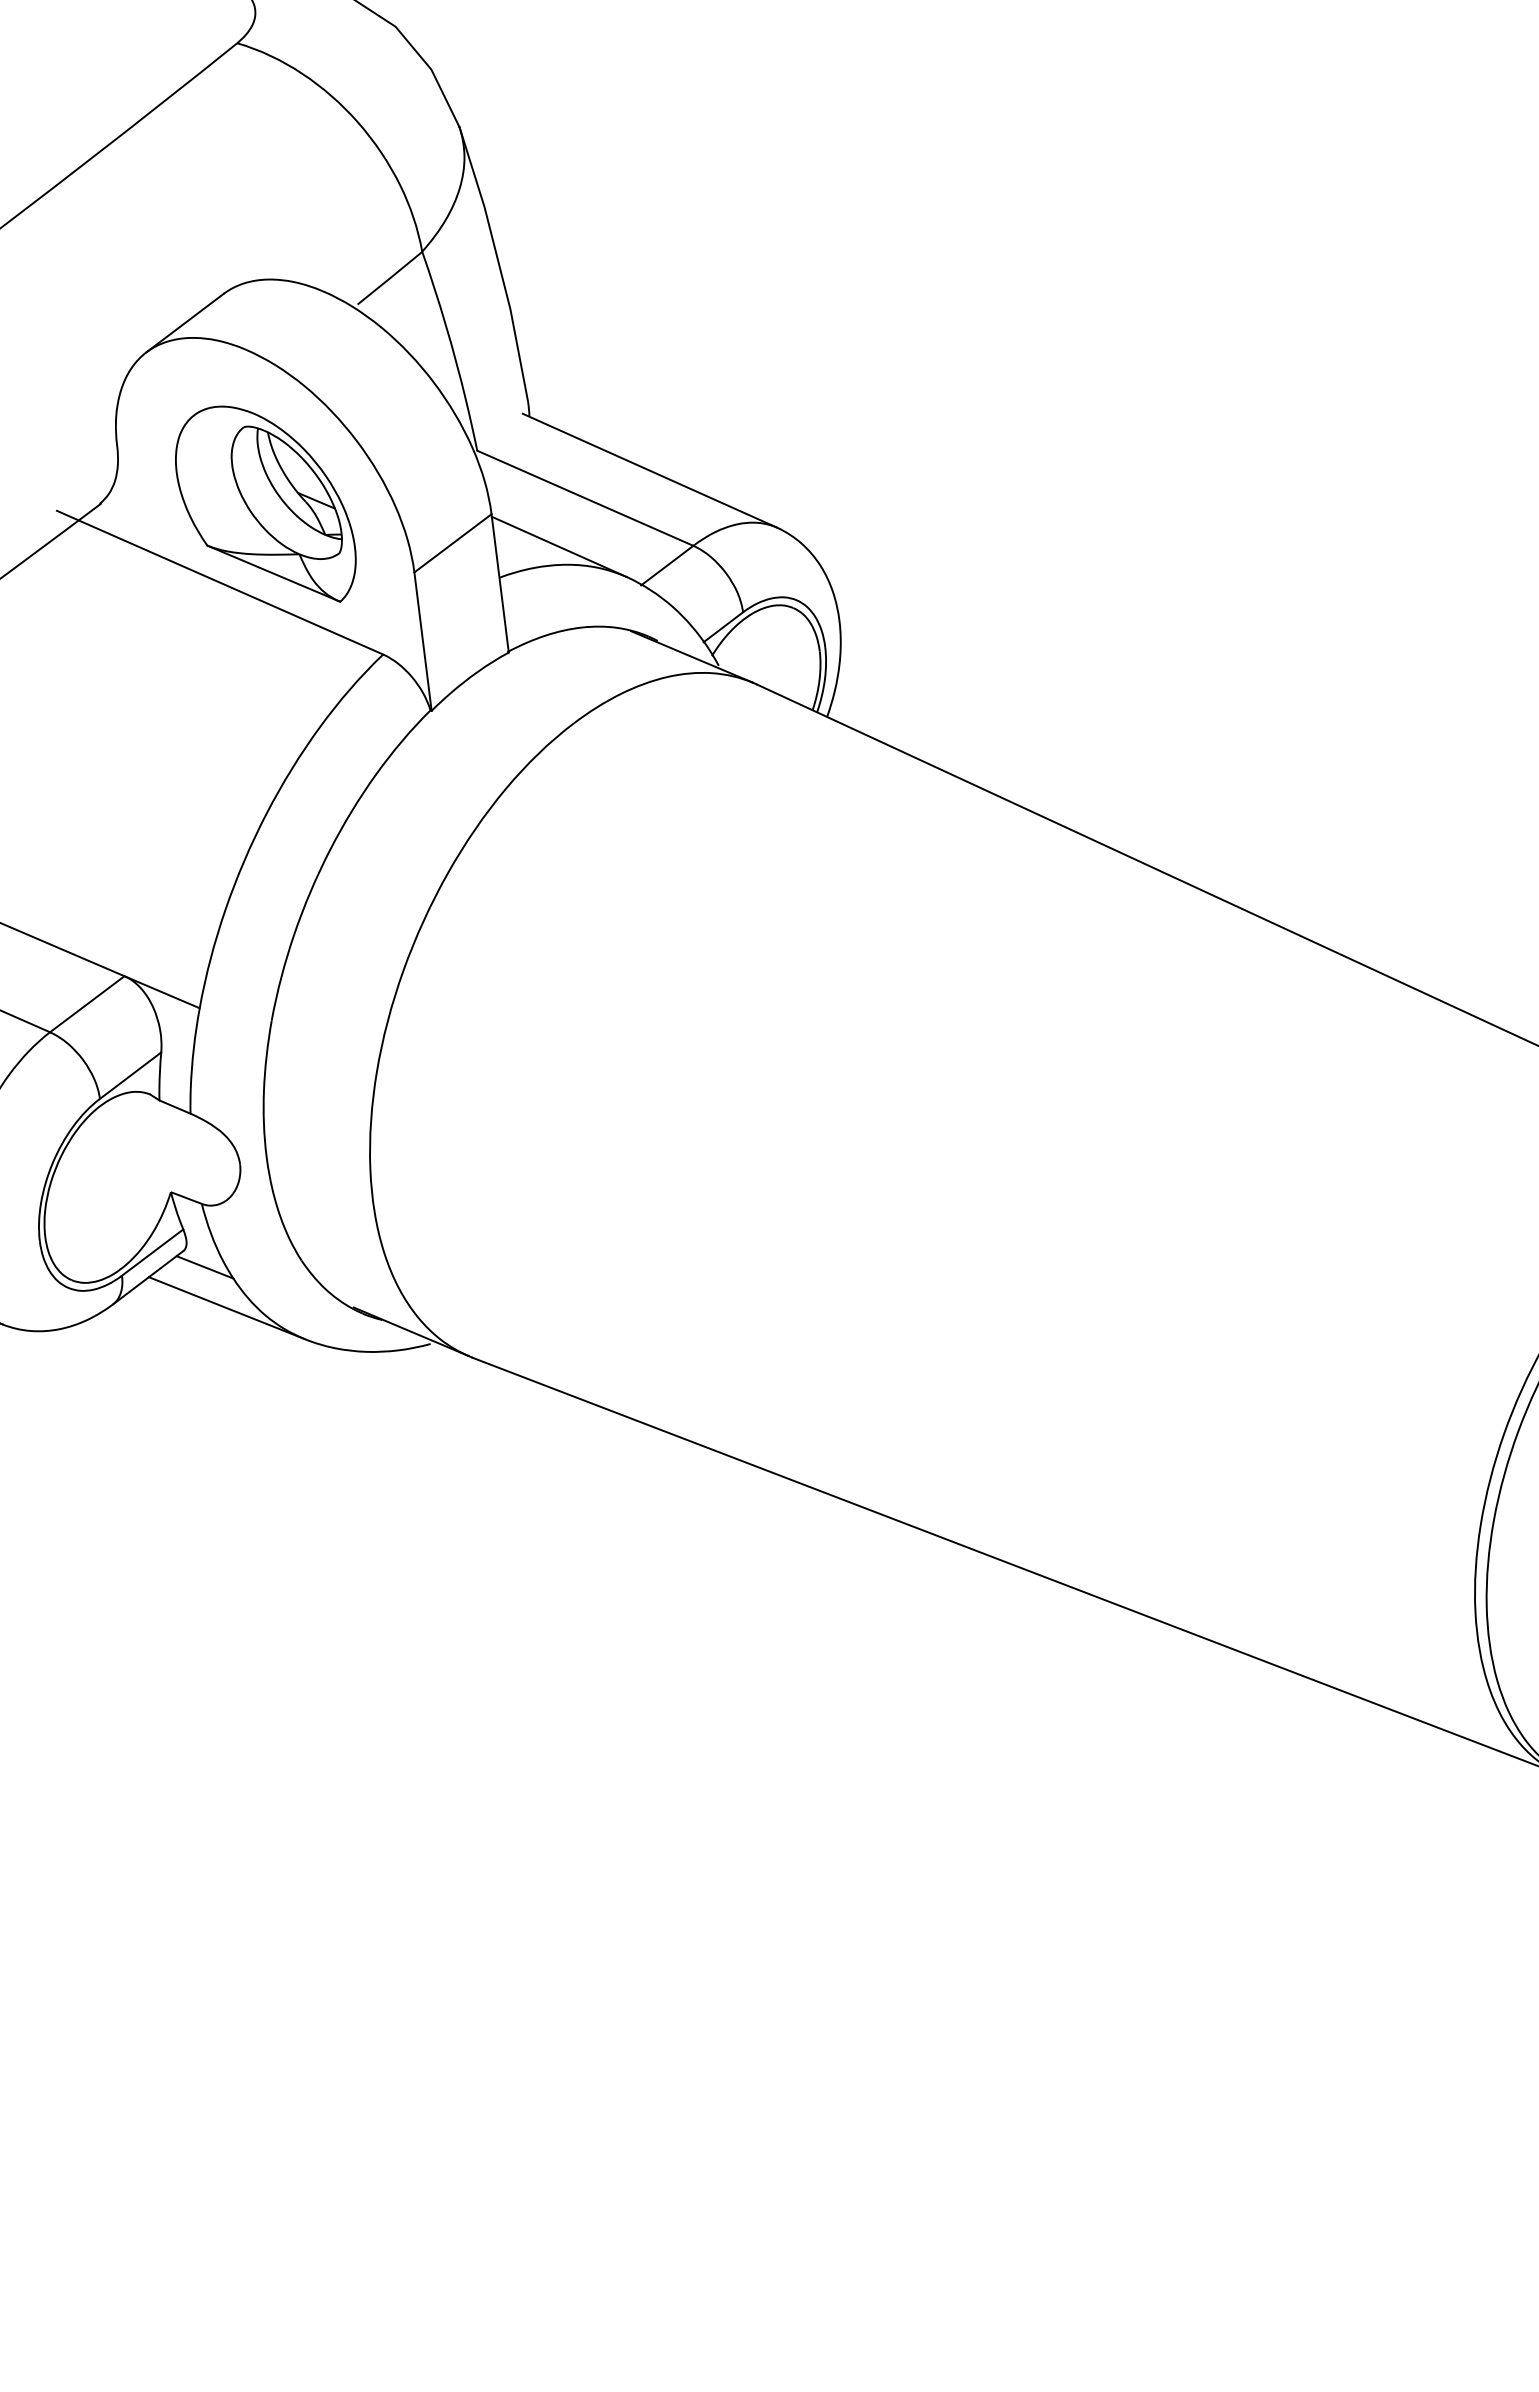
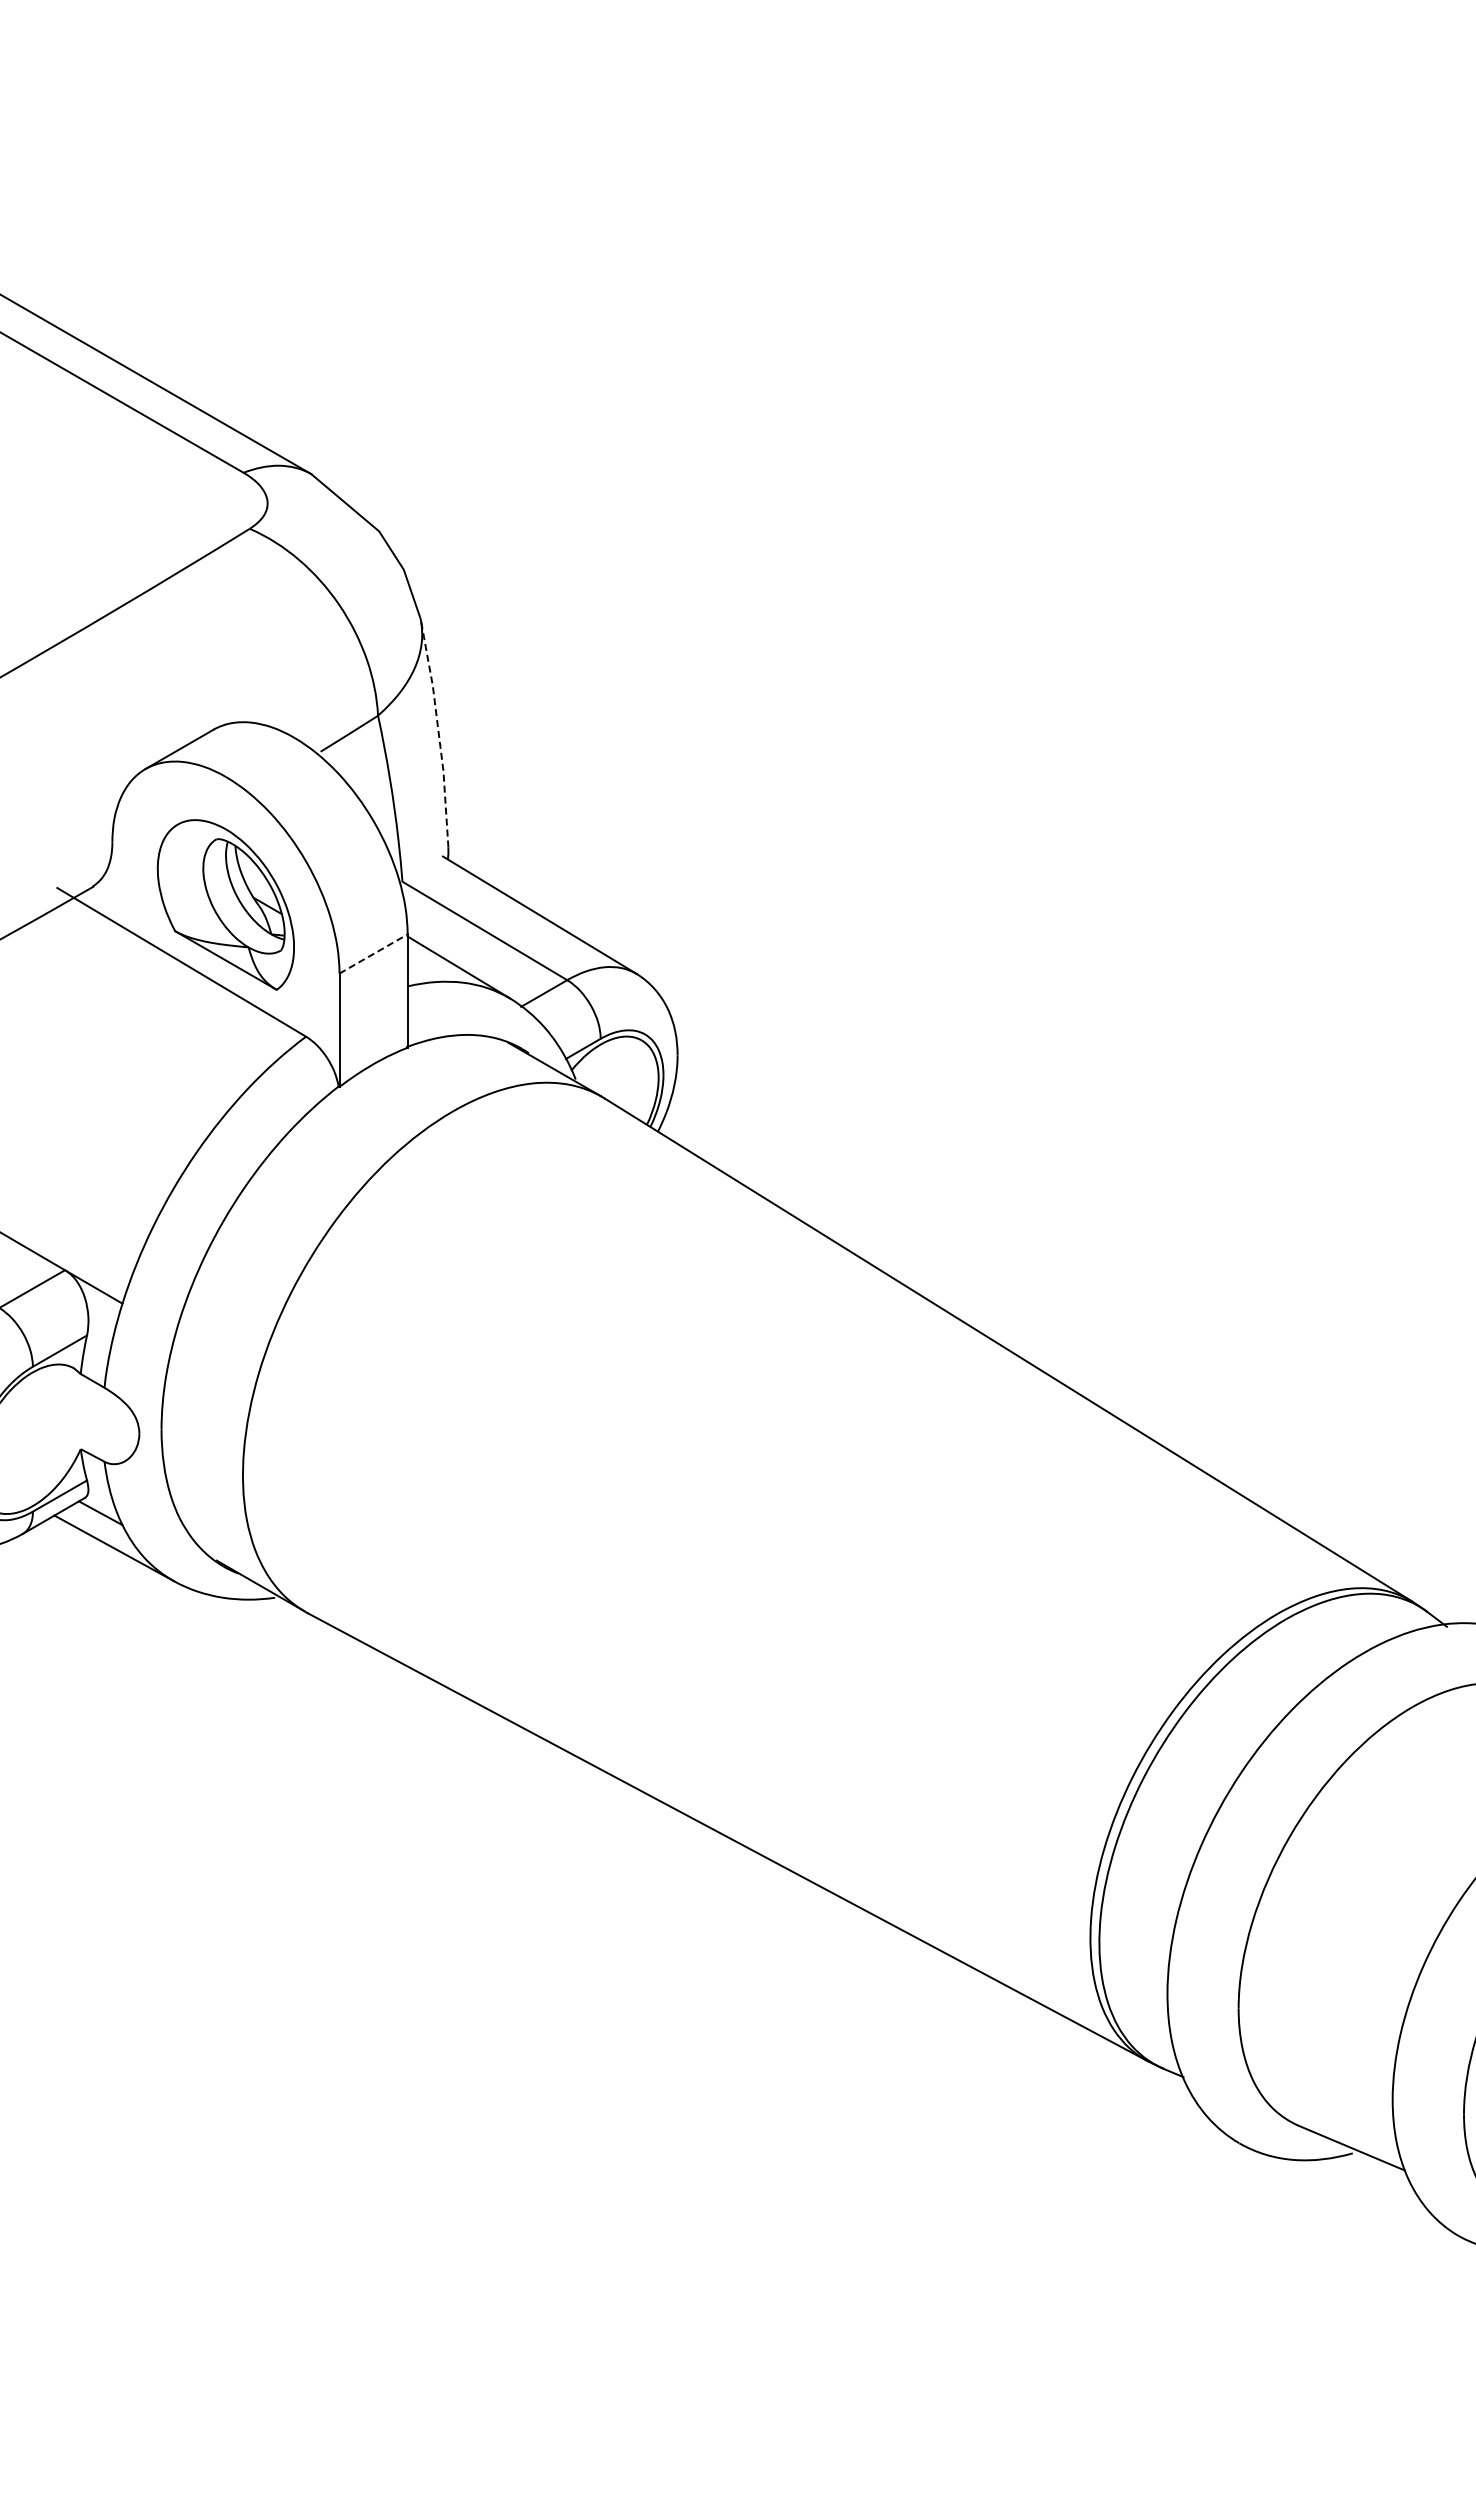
line: (498, 263) -> (438, 732), solid -> dashed
line: (454, 542) -> (374, 953), solid -> dashed

